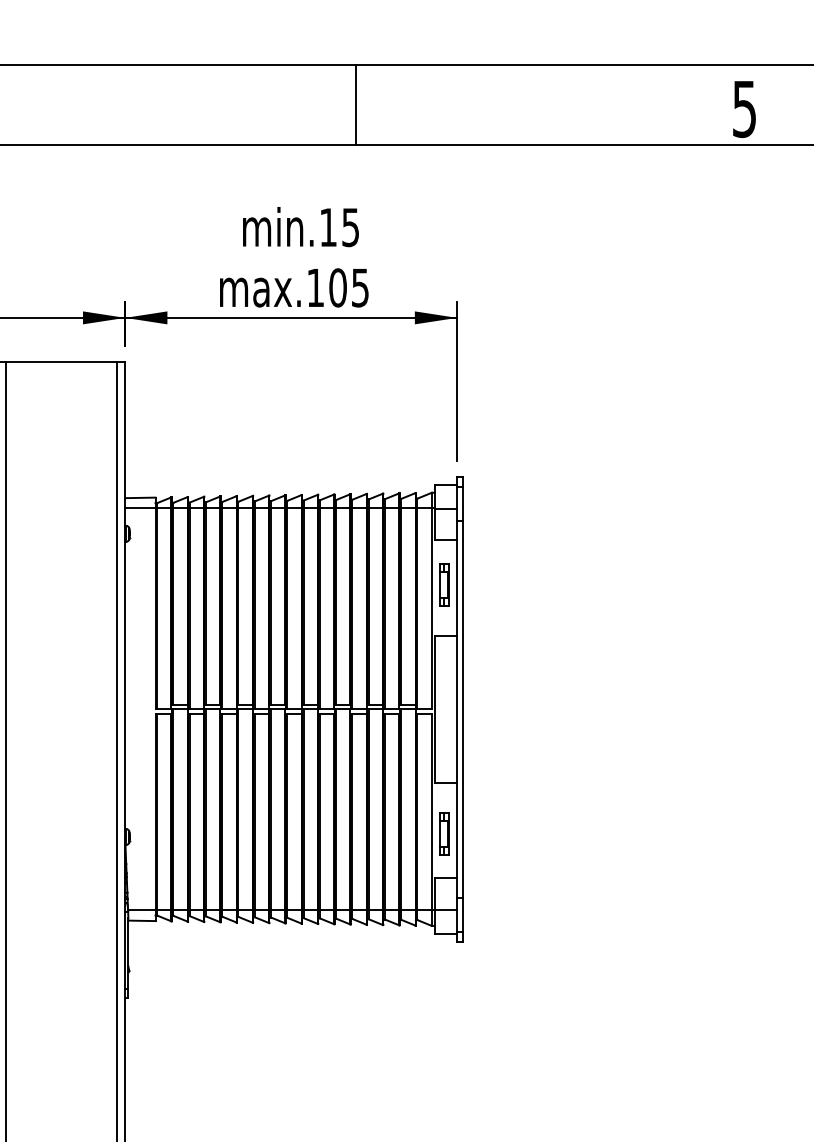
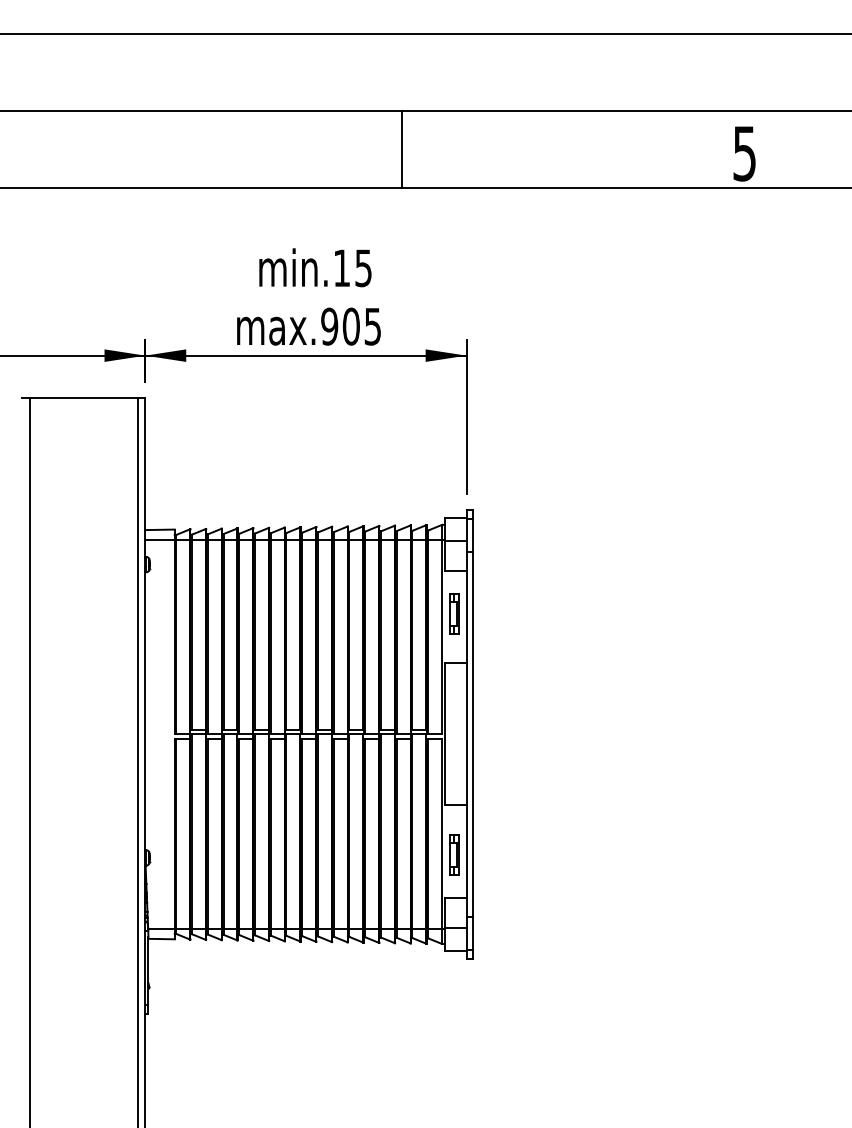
line: (355, 104) -> (401, 149), moved
text: (315, 287) -> (329, 326), max.105 -> max.905

